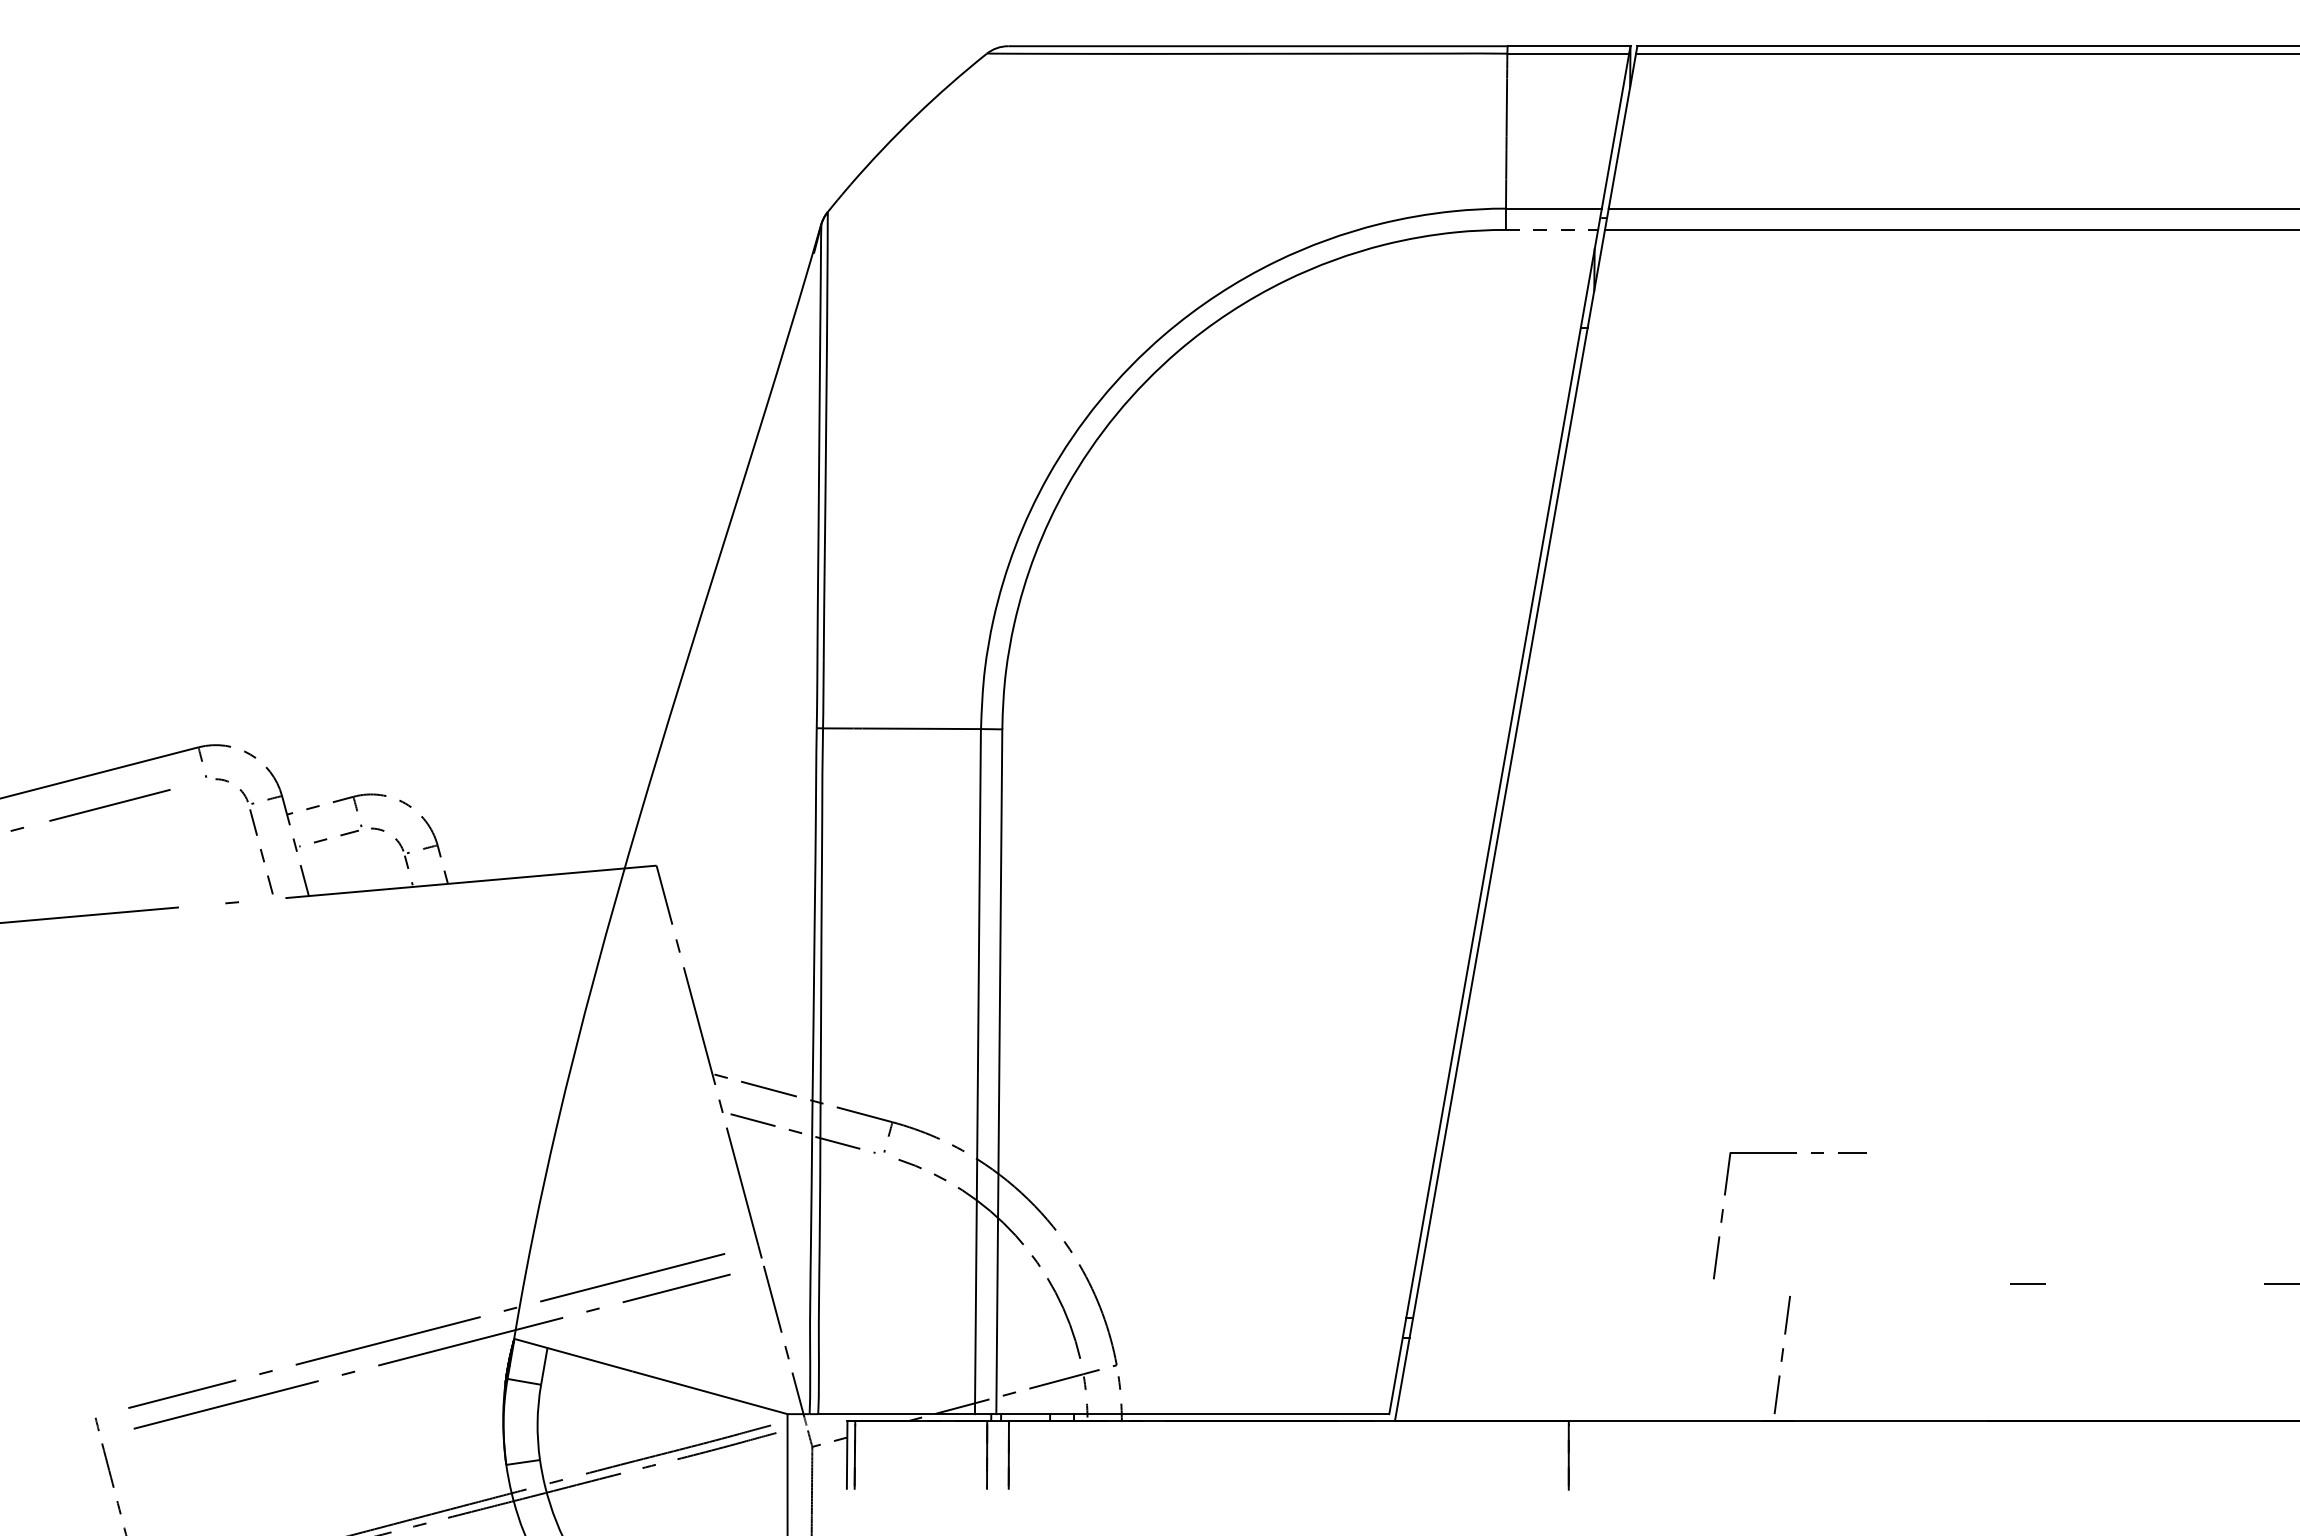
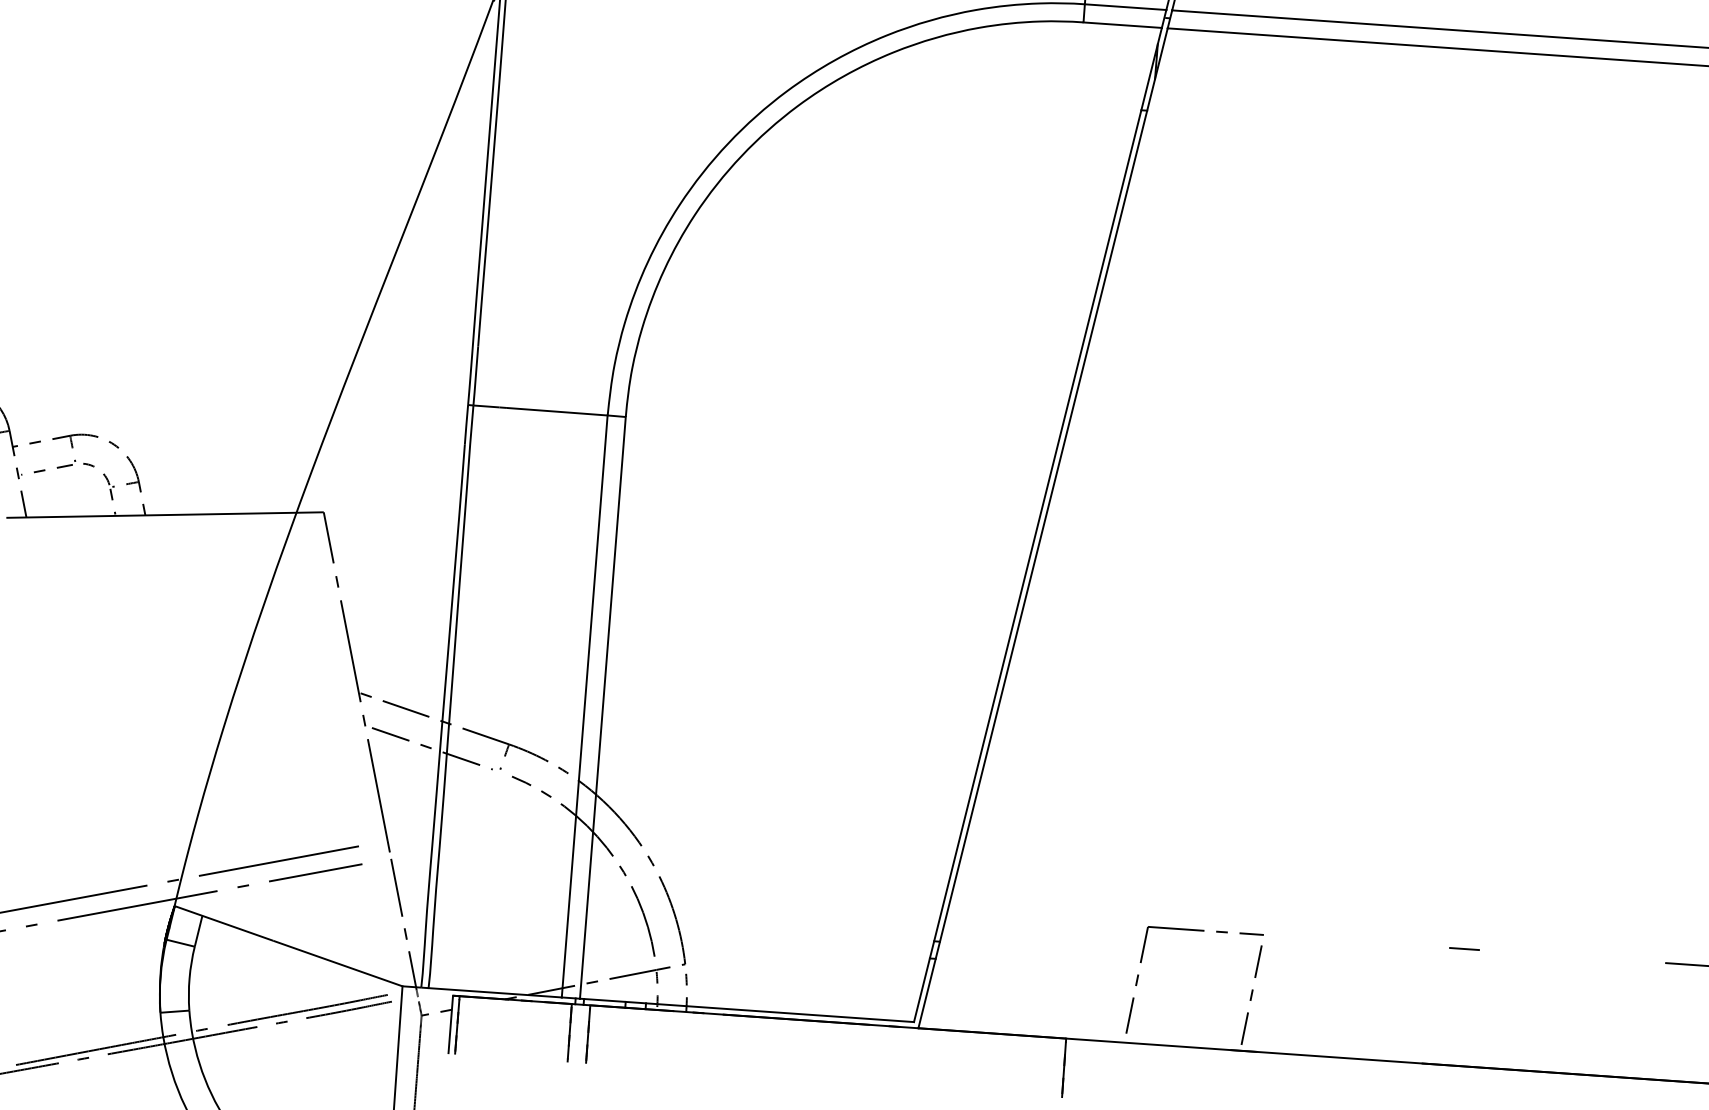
line: (1552, 230) -> (1123, 25), dashed -> solid
part: (1789, 1153) -> (1198, 931), moved

